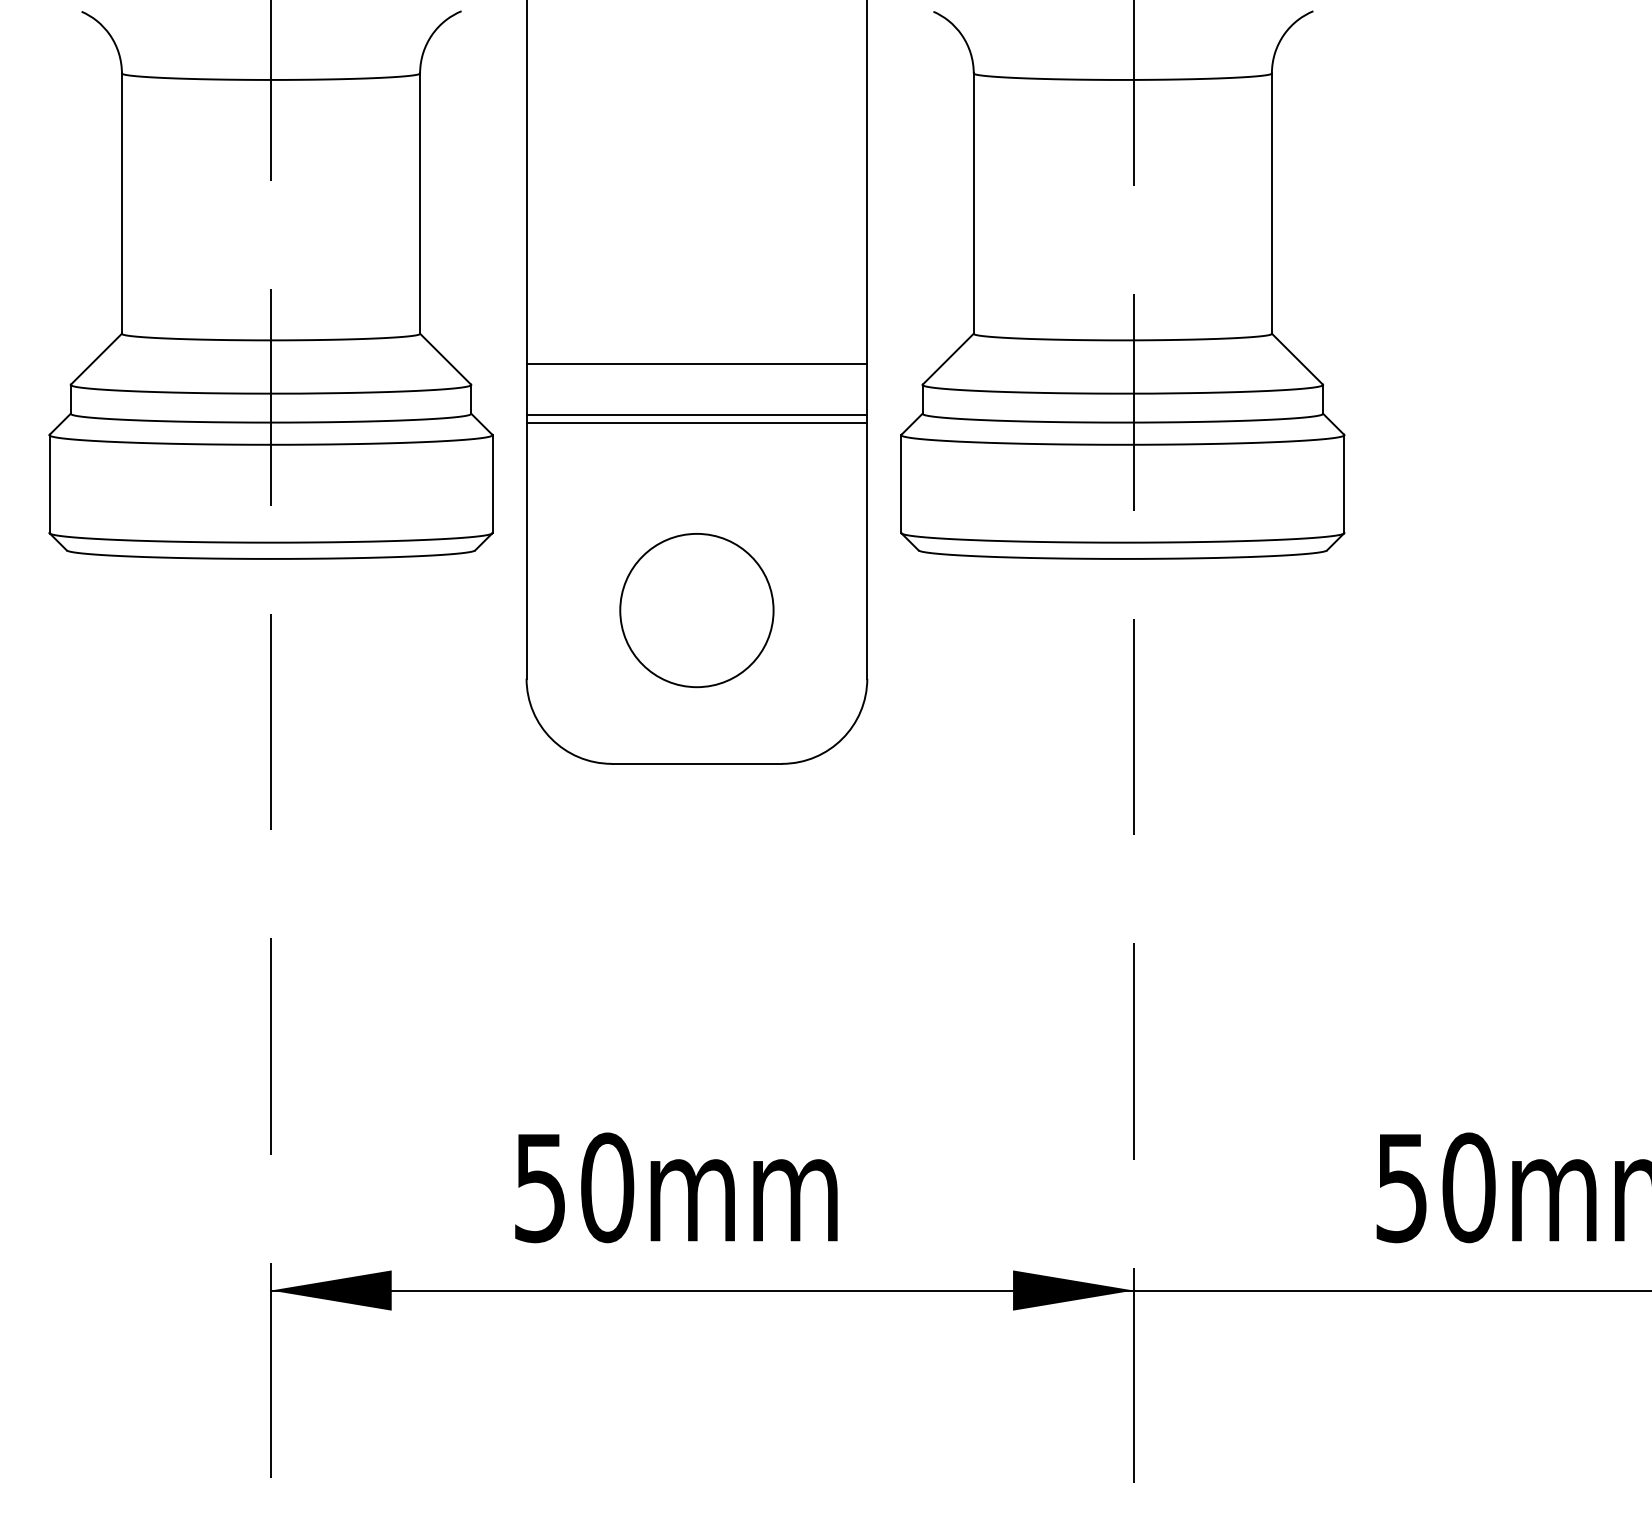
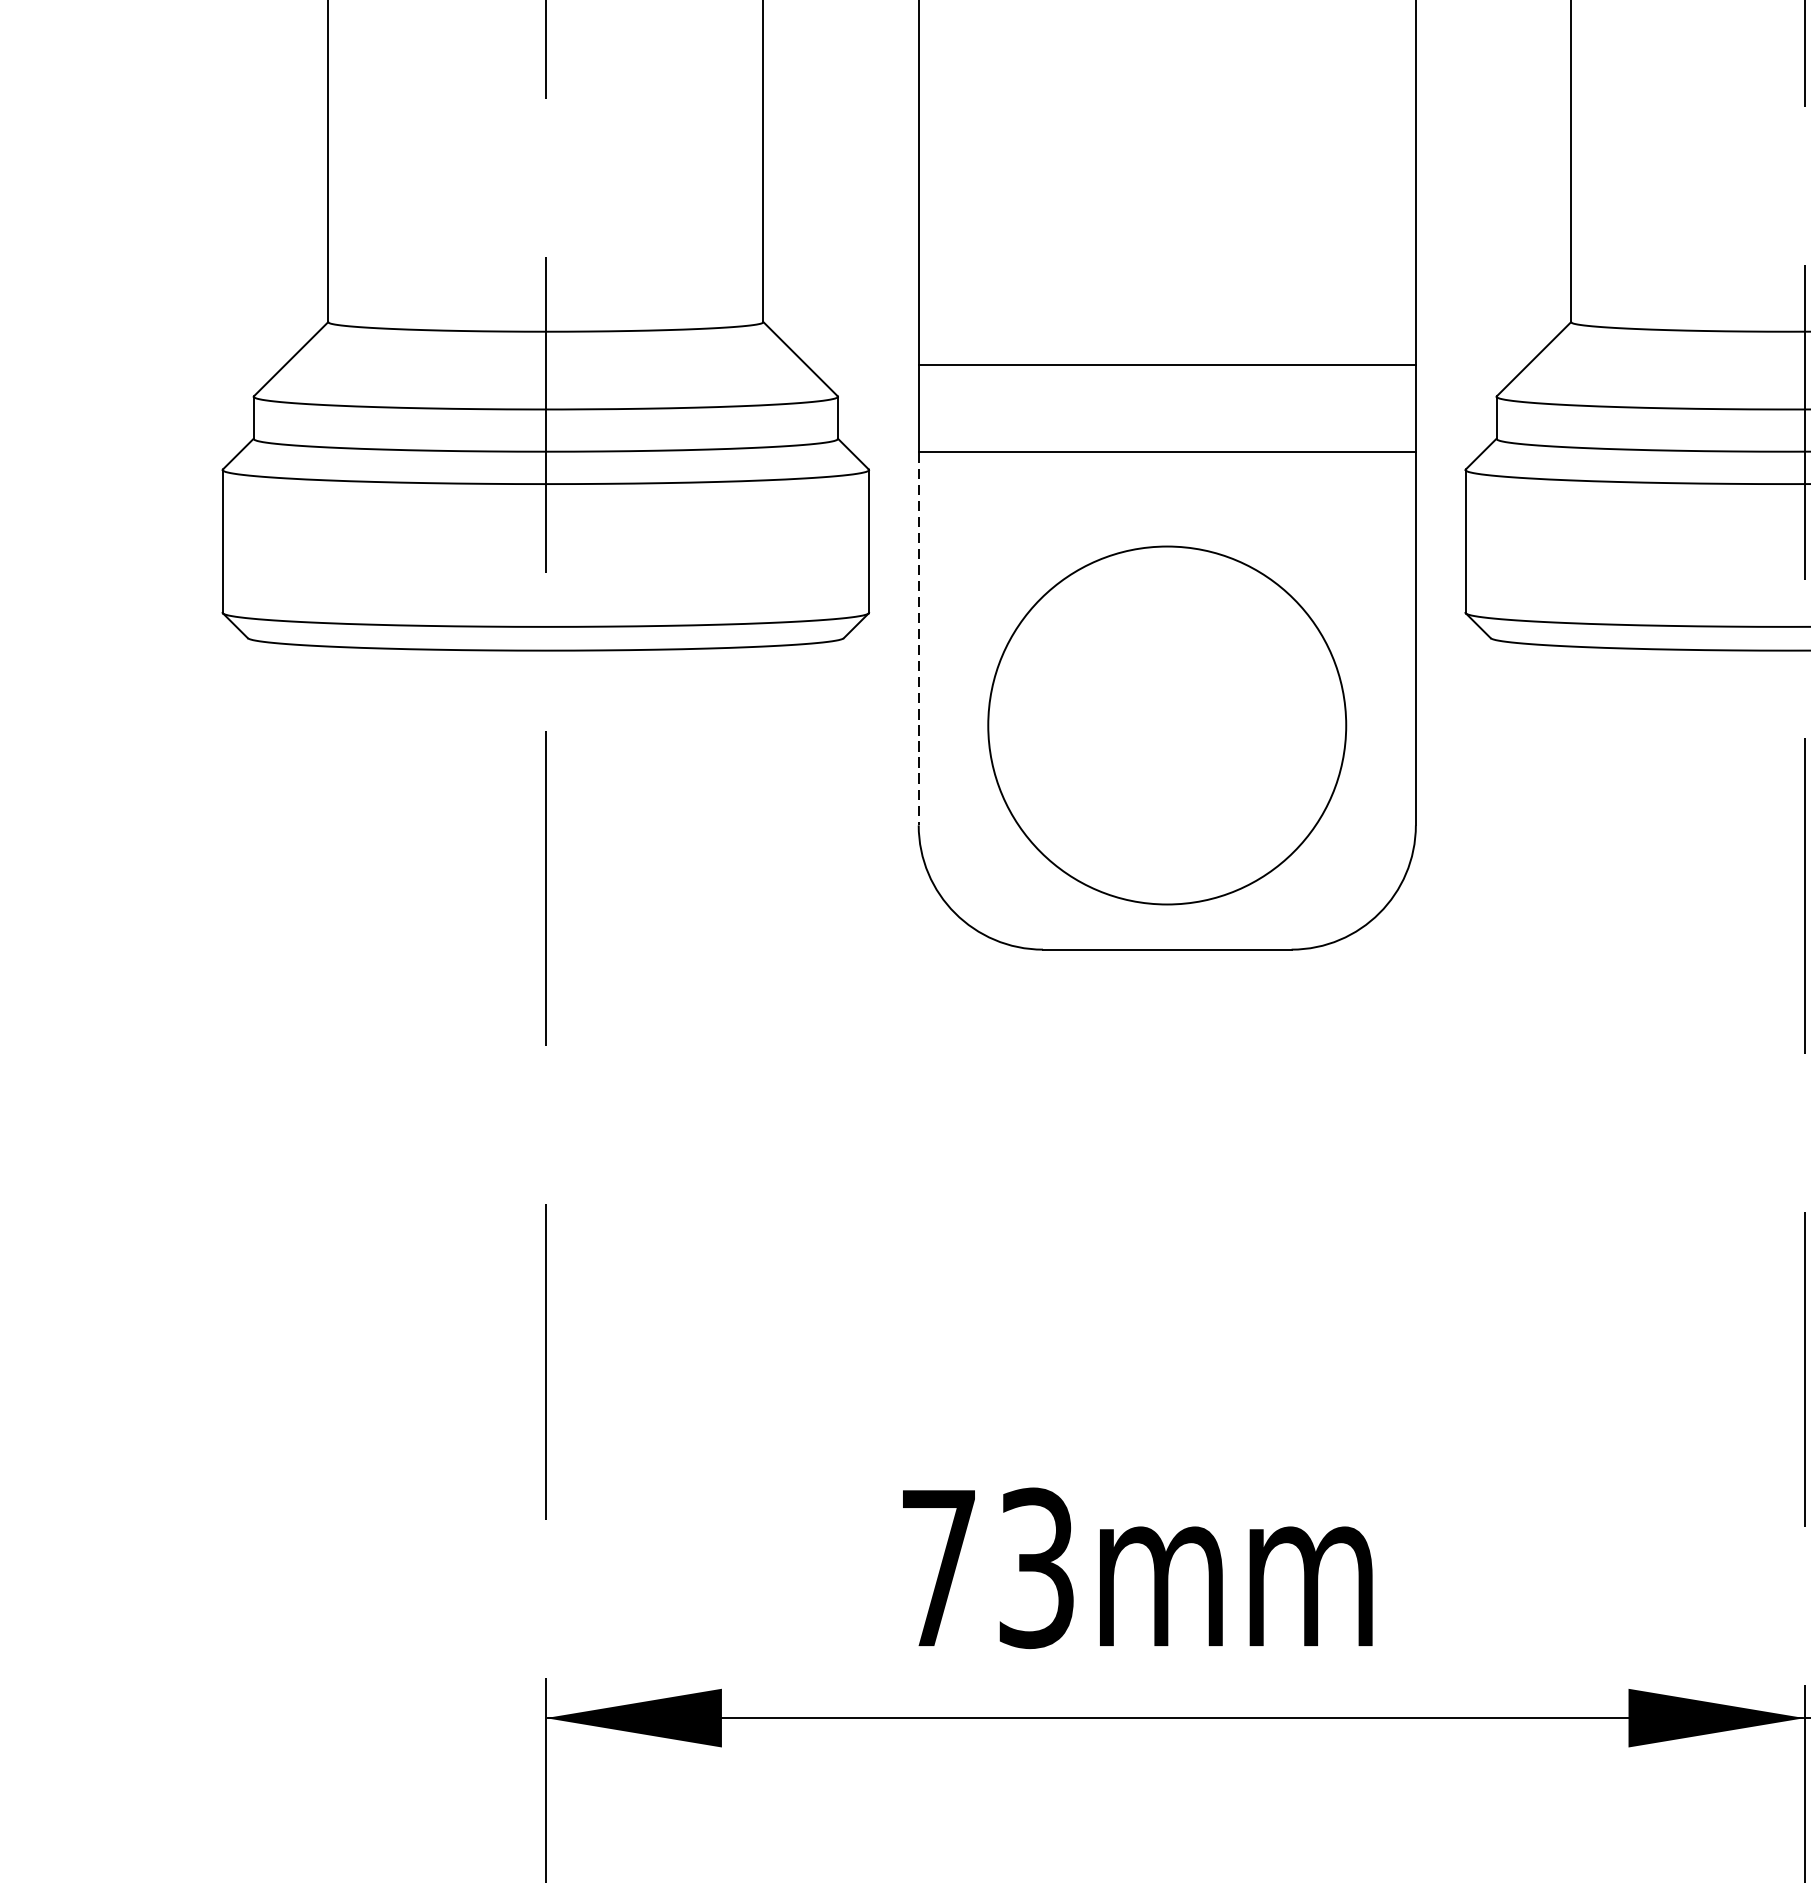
line: (696, 414) -> (1166, 439), removed
line: (526, 550) -> (918, 638), solid -> dashed
circle: (696, 610) -> (1166, 725), size x1.6
text: (574, 1187) -> (988, 1567), 50mm -> 73mm

